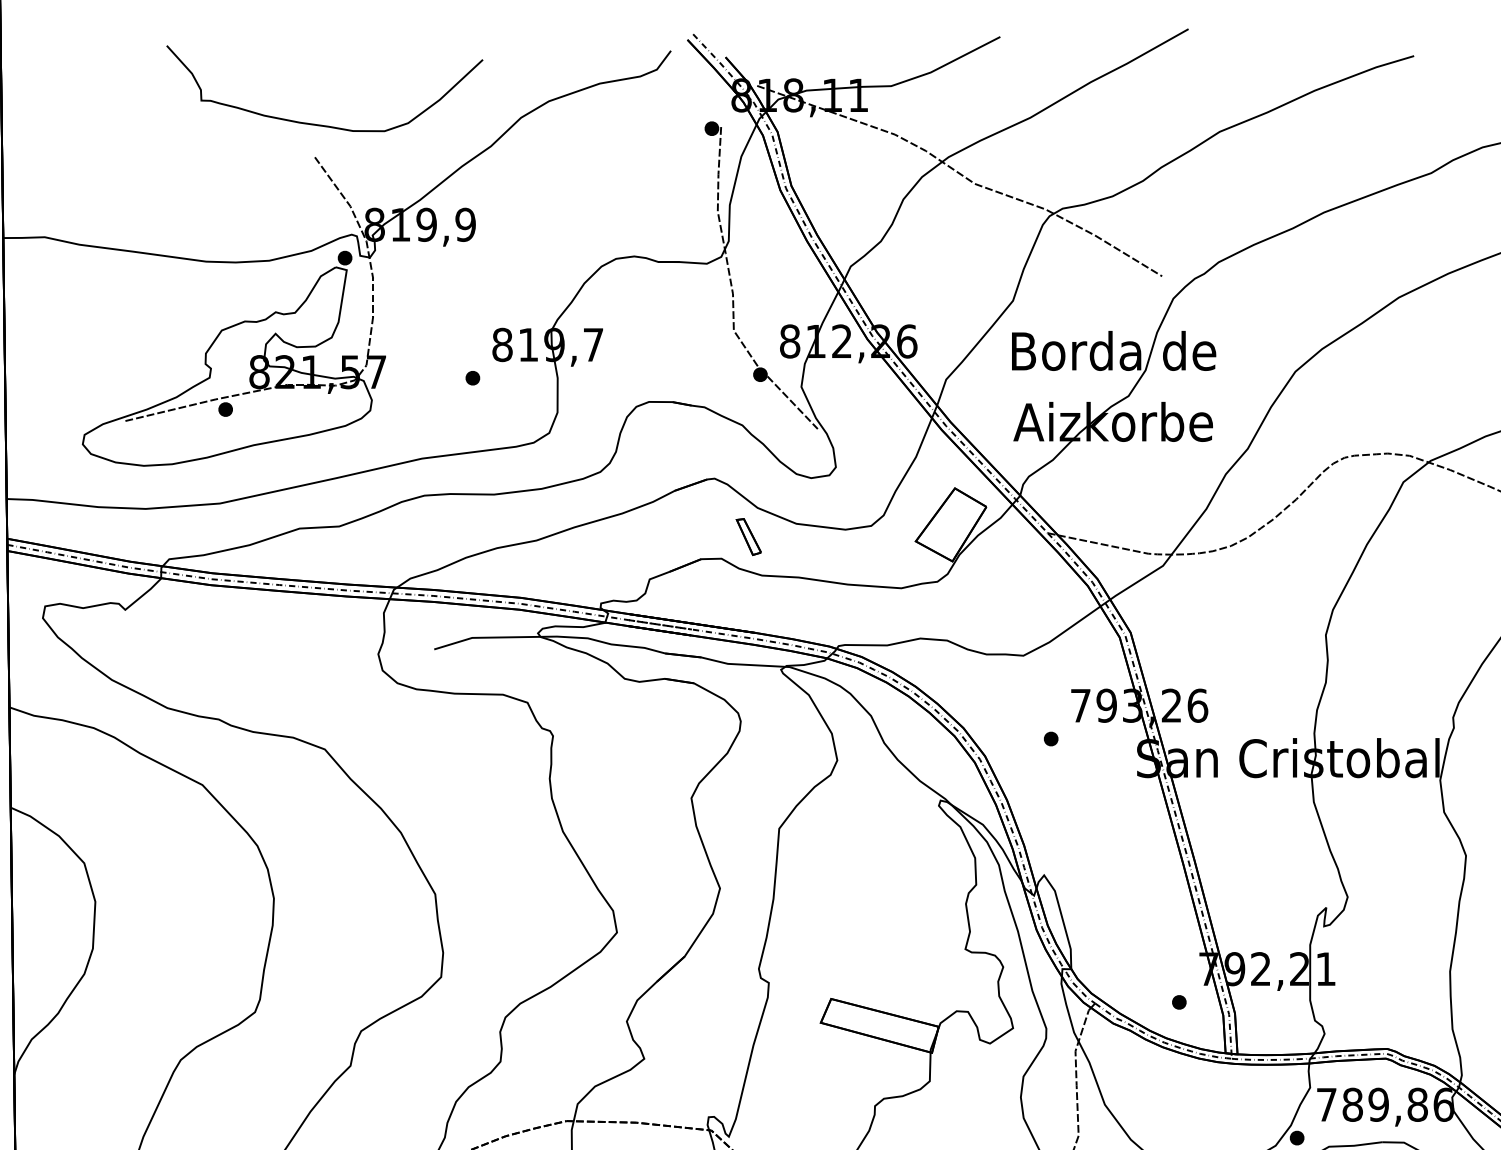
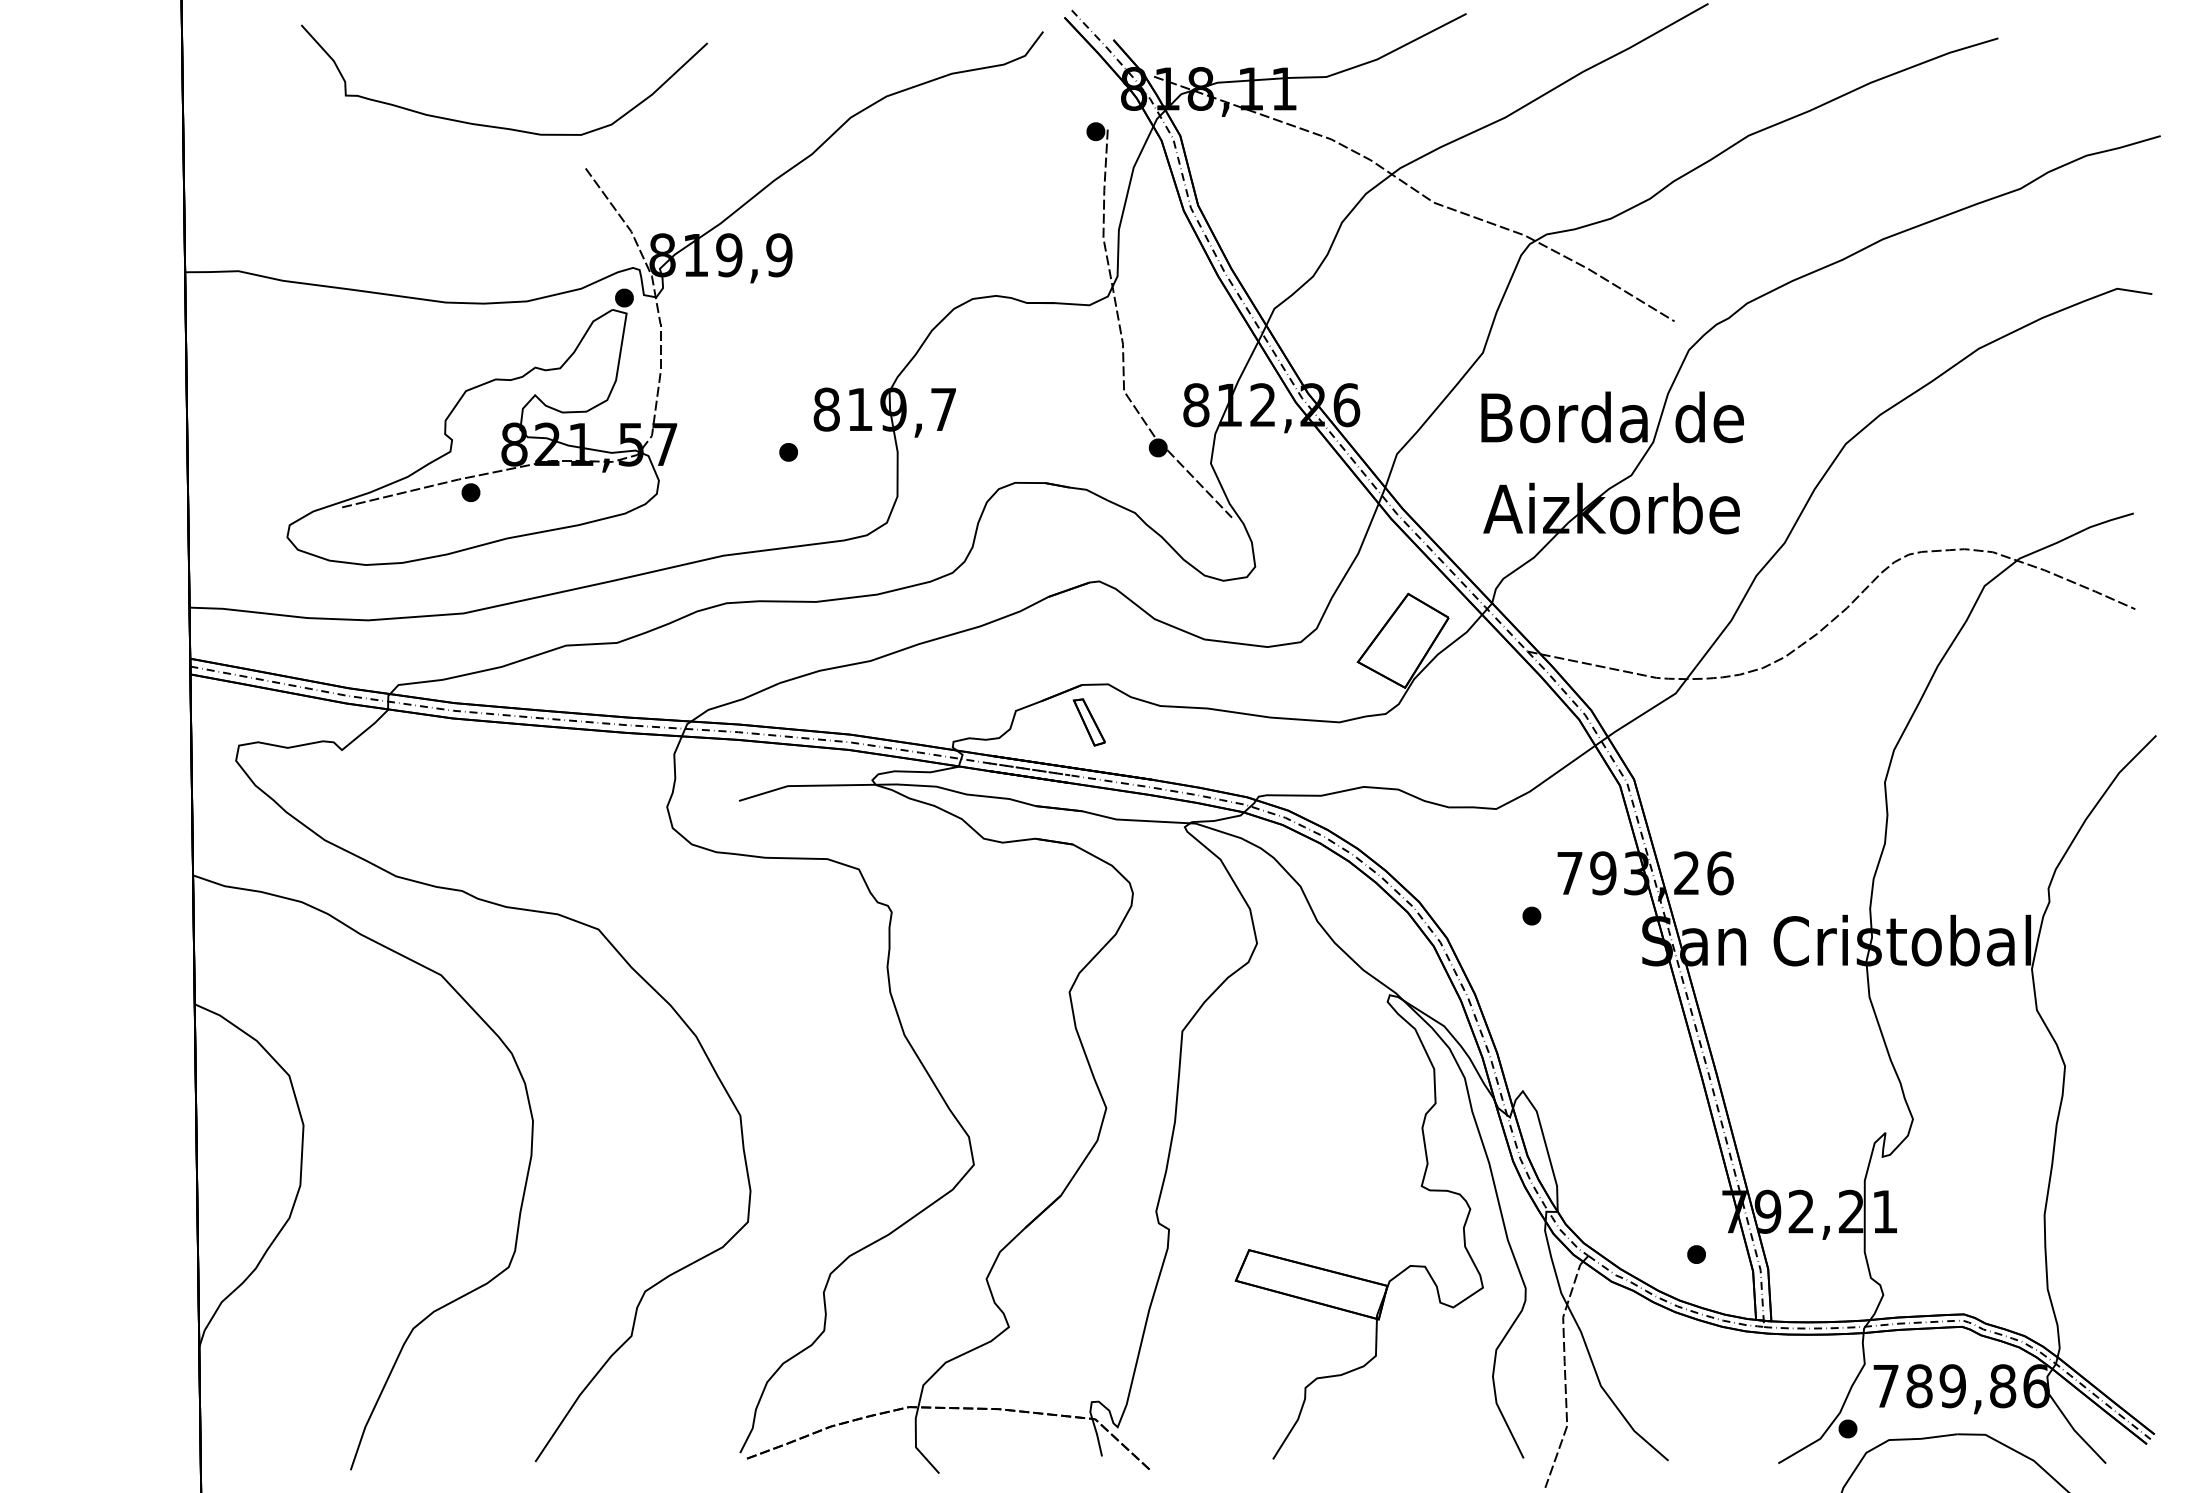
curve: (321, 124) -> (499, 126), moved
part: (748, 537) -> (1088, 722), moved

